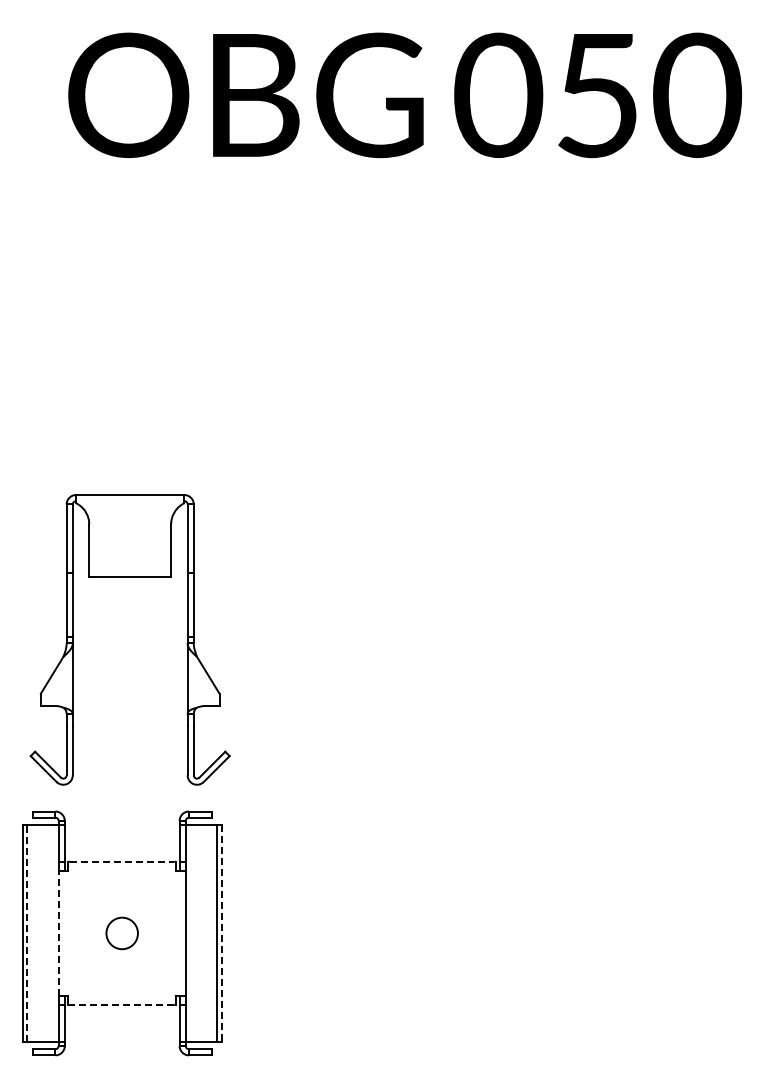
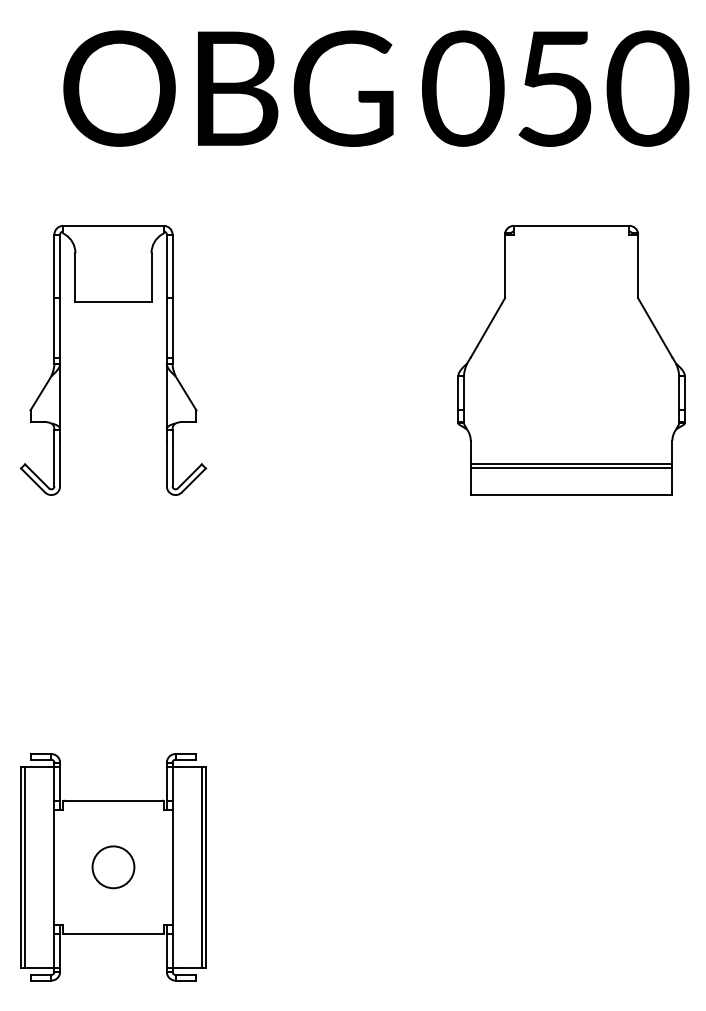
part: (614, 387) -> (570, 360), added
part: (73, 639) -> (60, 360), moved
line: (122, 861) -> (113, 800), dashed -> solid
line: (27, 932) -> (25, 866), dashed -> solid
line: (58, 932) -> (54, 866), dashed -> solid
circle: (121, 932) -> (112, 866), size x1.43
line: (221, 933) -> (205, 867), dashed -> solid
line: (122, 1005) -> (113, 934), dashed -> solid

